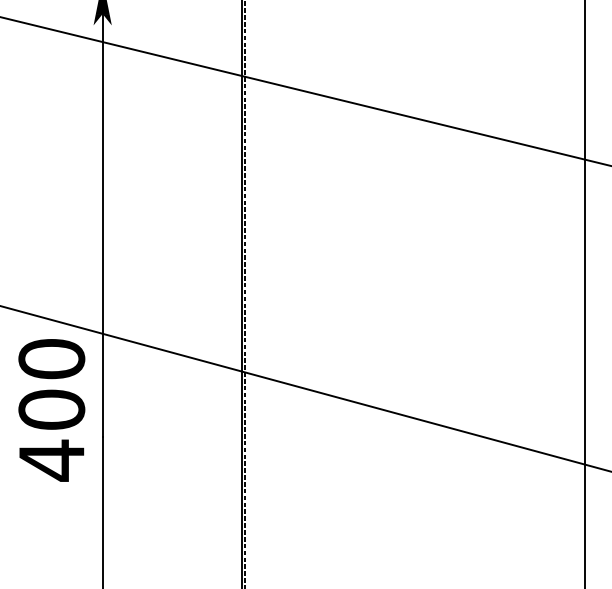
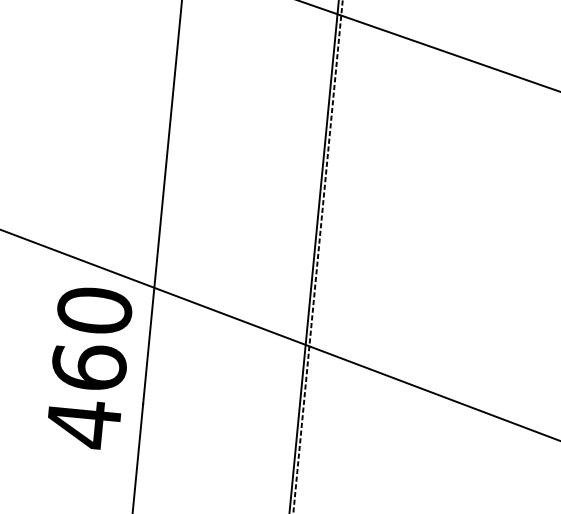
text: (51, 409) -> (88, 366), 400 -> 460

